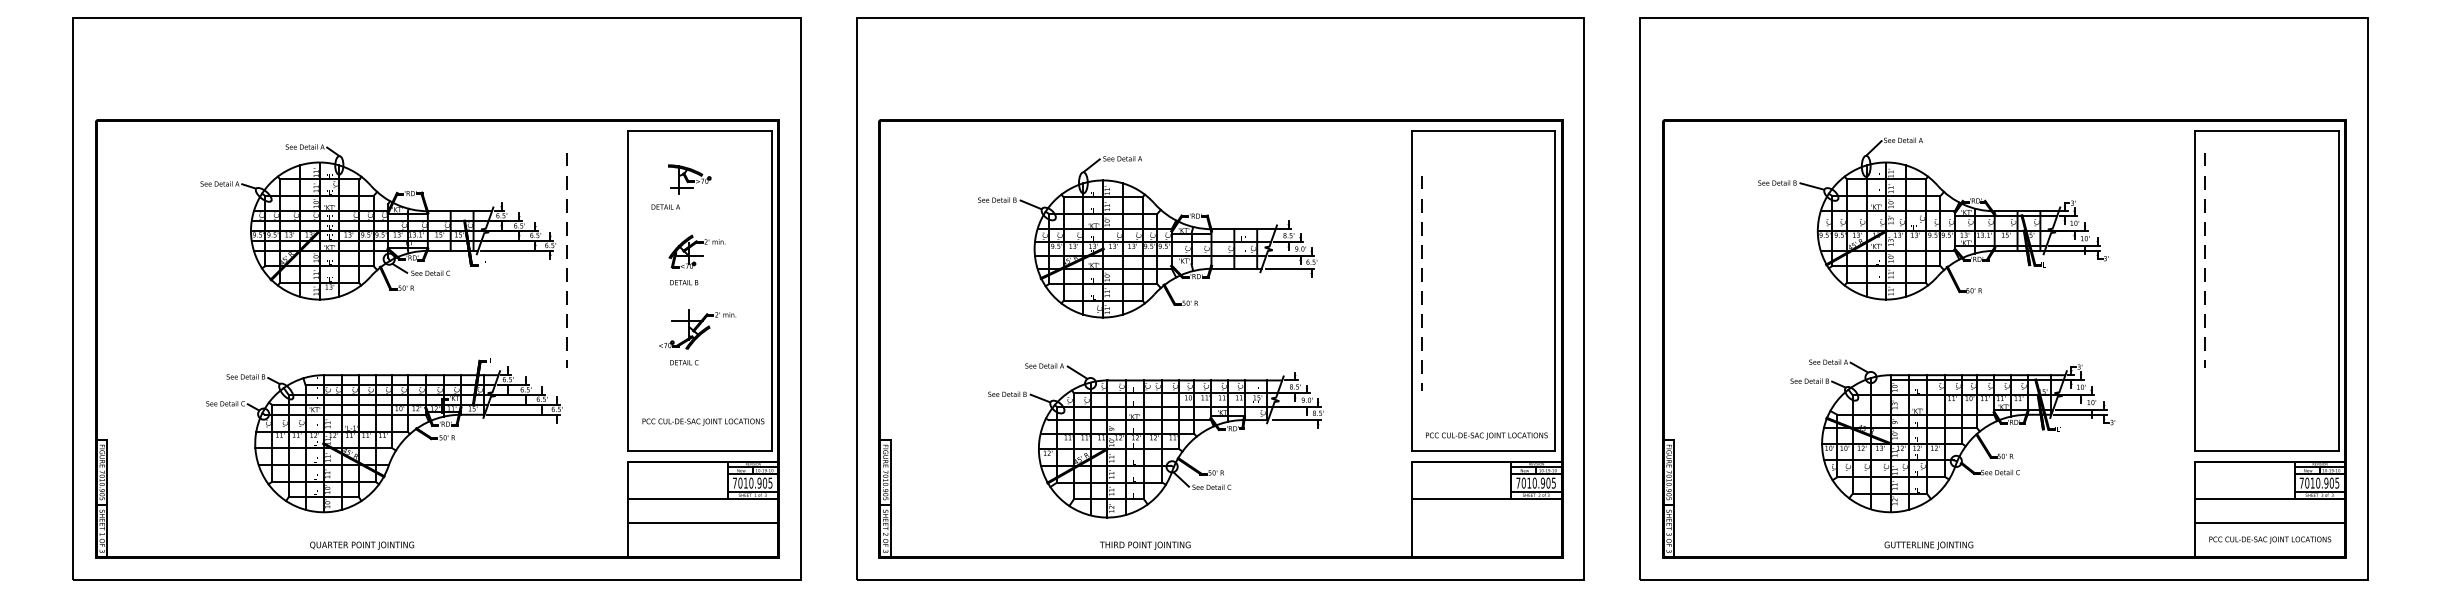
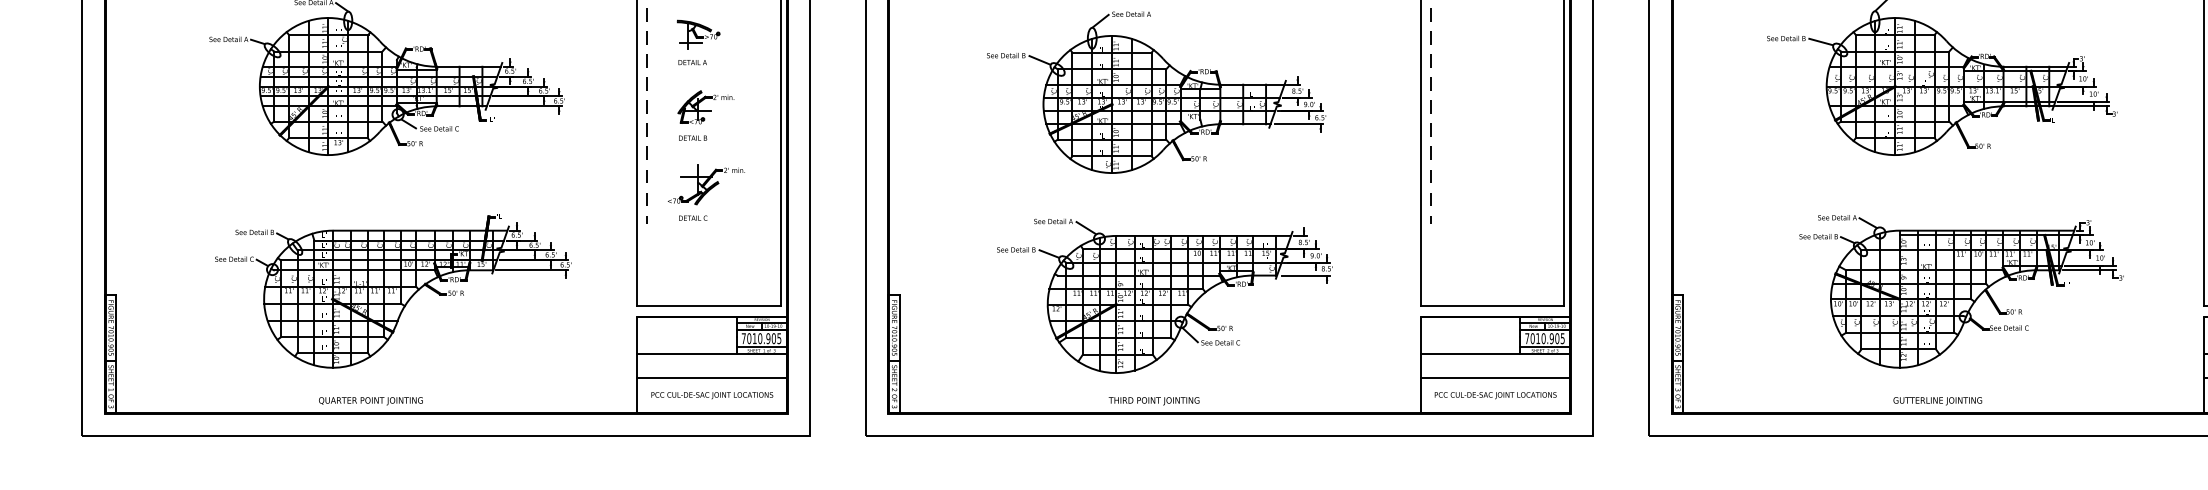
text: (665, 206) -> (692, 62), moved
line: (566, 258) -> (646, 114), moved
line: (1421, 281) -> (1430, 114), moved
text: (703, 421) -> (712, 395), moved
text: (1486, 435) -> (1495, 395), moved
line: (1486, 522) -> (1495, 378), added

